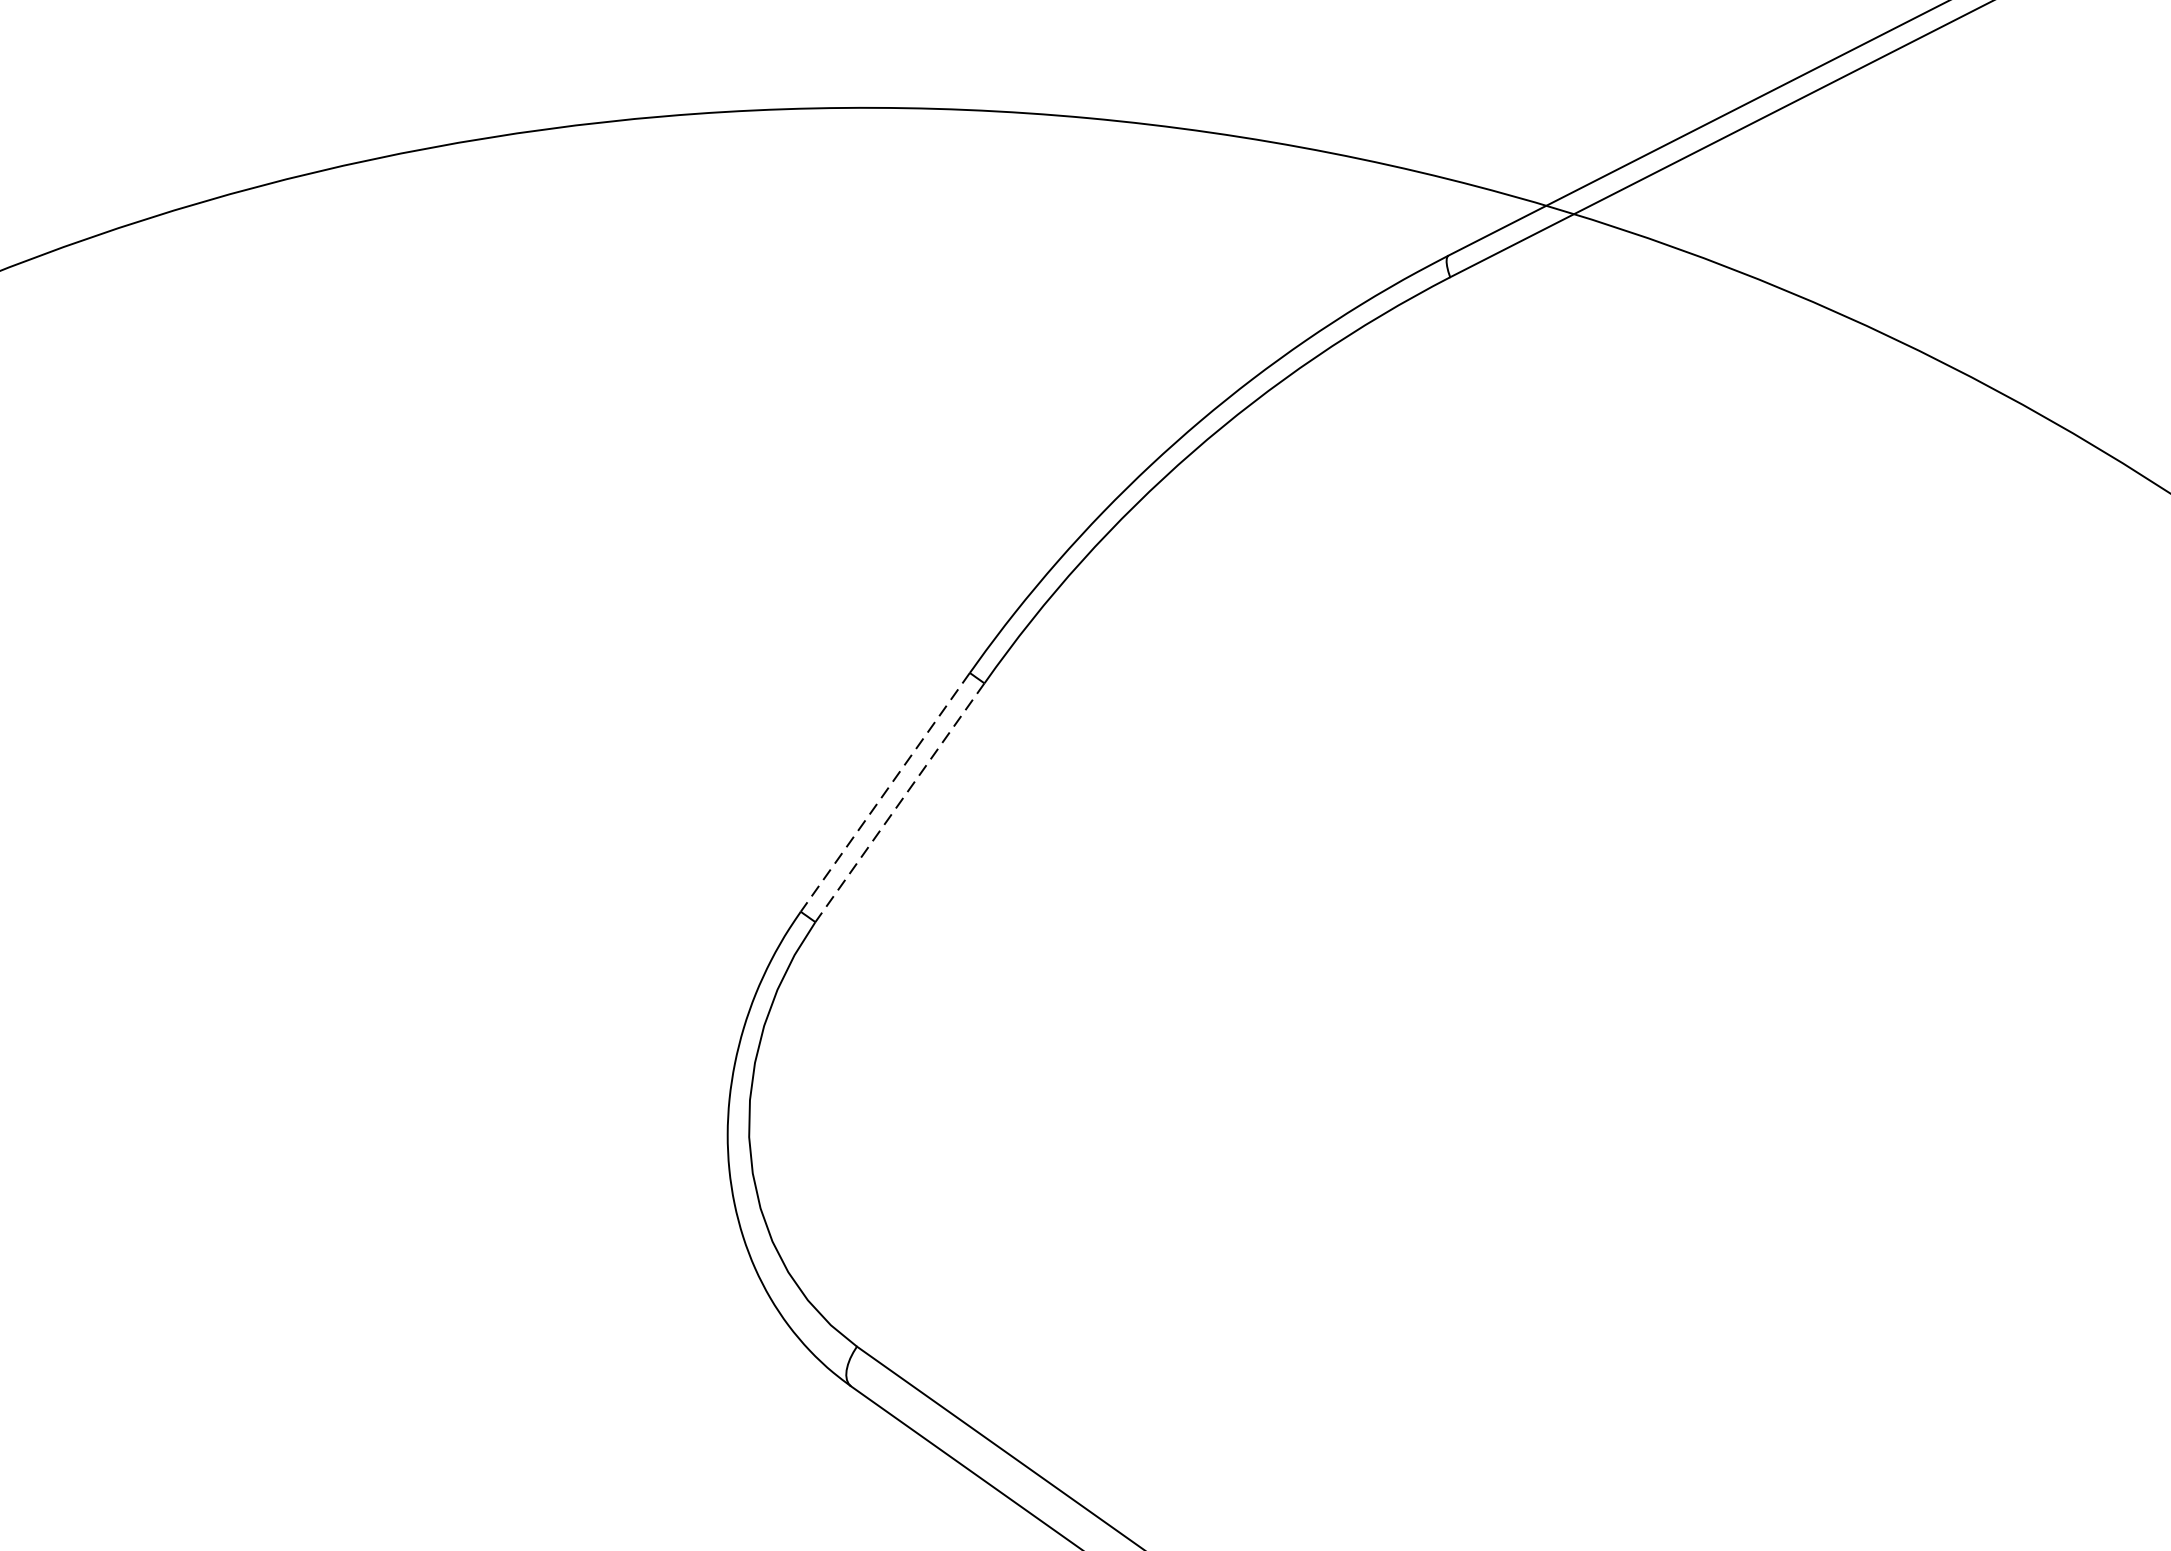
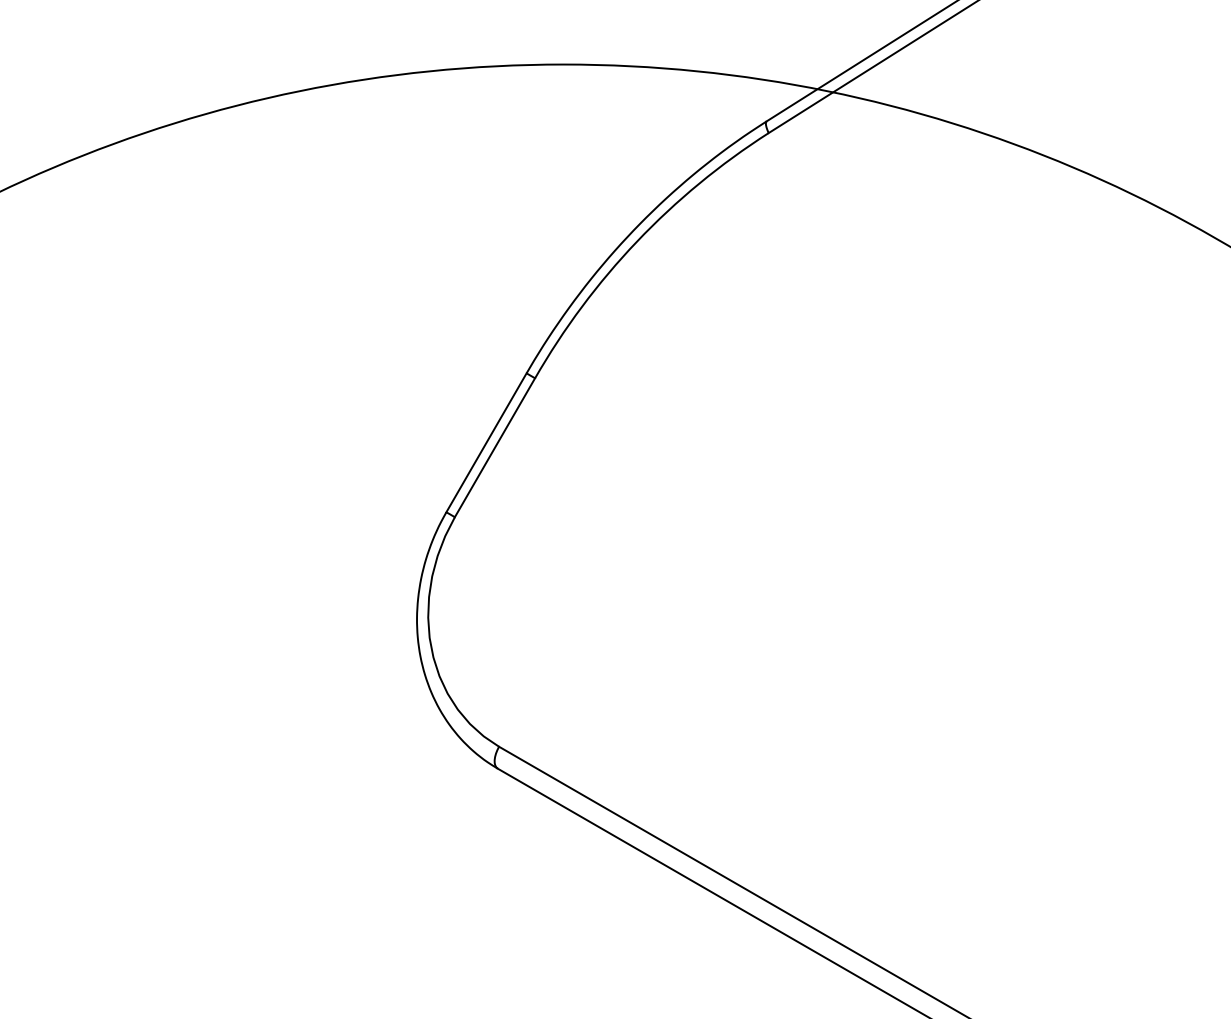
line: (885, 793) -> (486, 443), dashed -> solid
line: (898, 804) -> (494, 448), dashed -> solid

